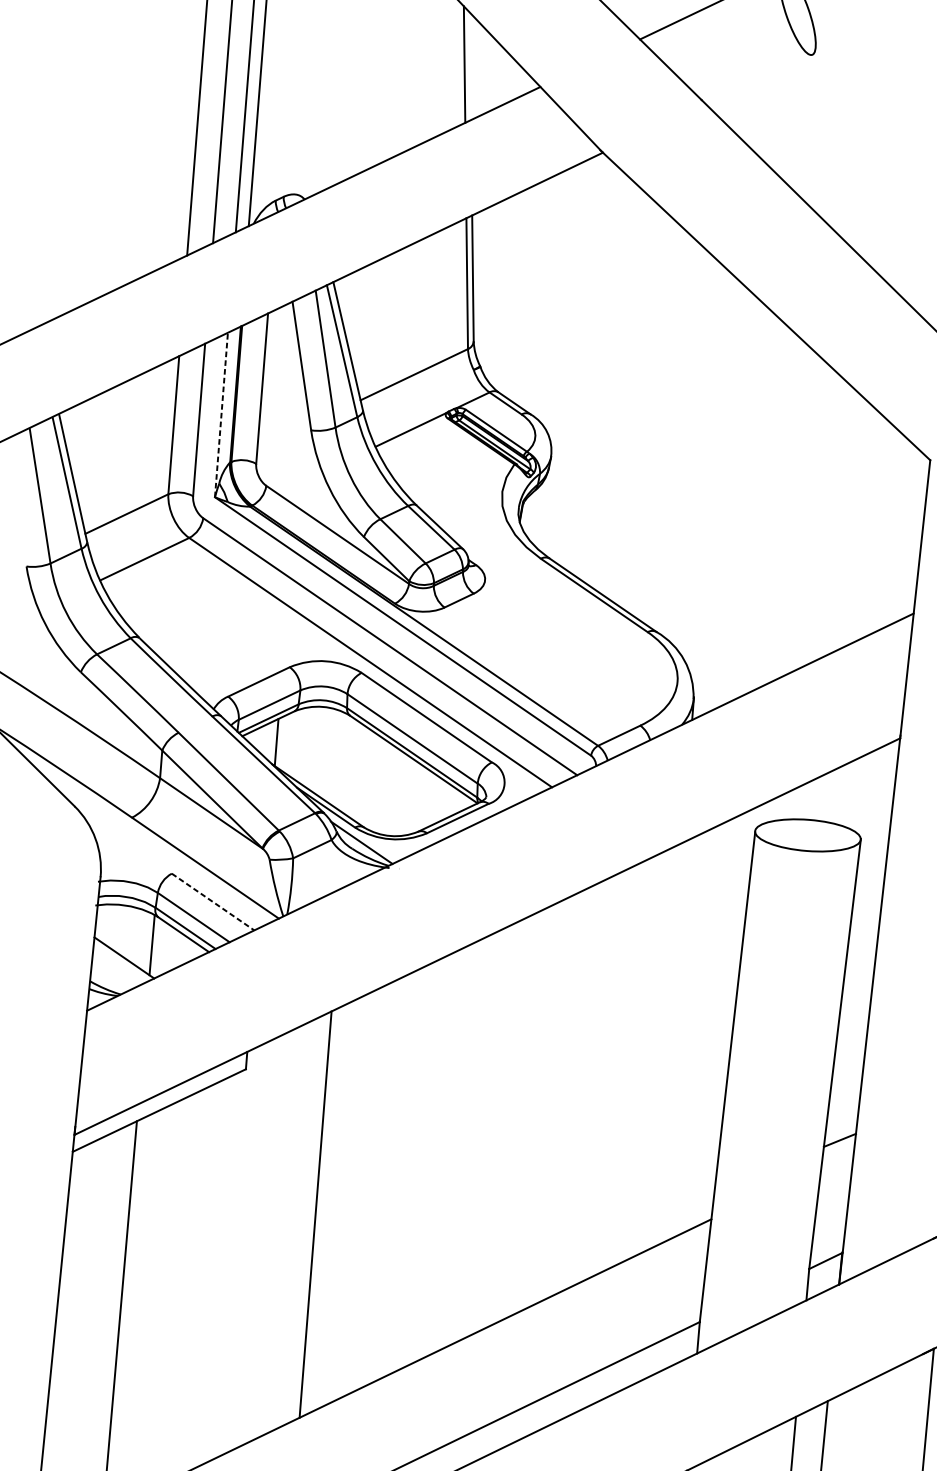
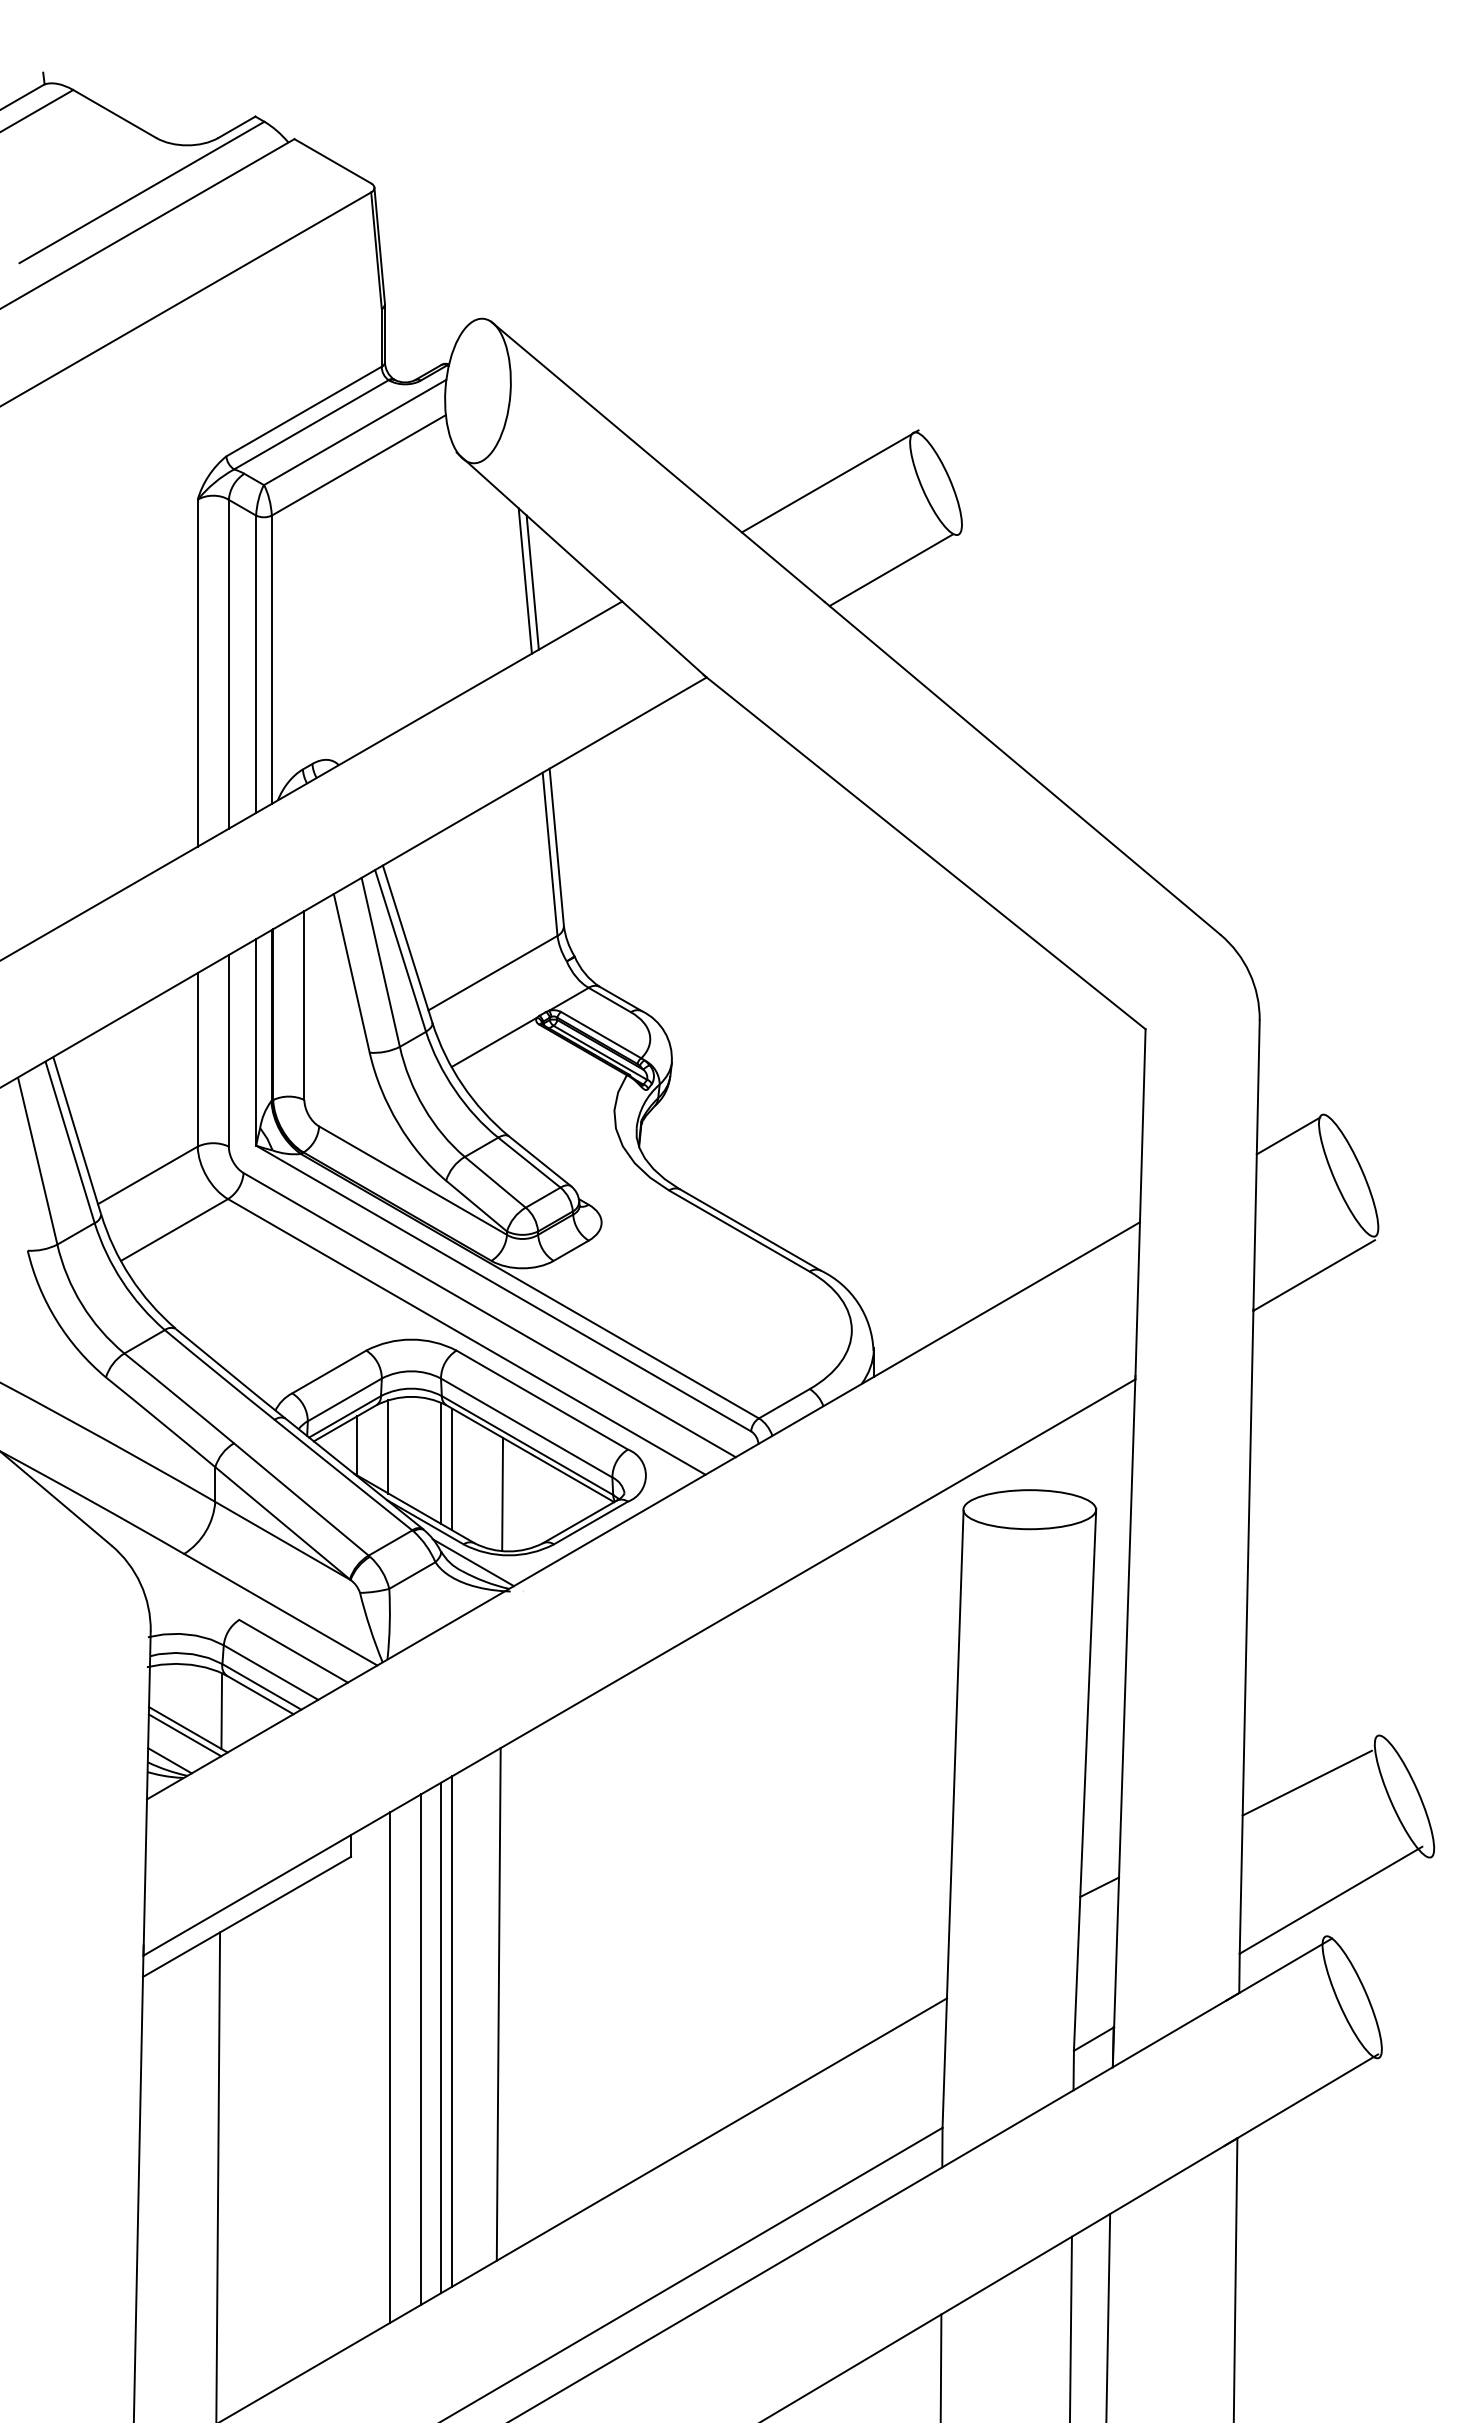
line: (470, 66) -> (532, 582), added
line: (756, 79) -> (891, 570), added
line: (221, 414) -> (256, 1041), dashed -> solid
line: (301, 744) -> (388, 1446), added
line: (341, 760) -> (440, 1462), added
line: (350, 767) -> (452, 1469), added
line: (389, 789) -> (502, 1493), added
line: (212, 902) -> (293, 1651), dashed -> solid
line: (120, 962) -> (184, 1735), added
line: (107, 981) -> (169, 1760), added
line: (354, 1196) -> (498, 2004), added
line: (305, 1219) -> (440, 2038), added
line: (289, 1227) -> (421, 2049), added
line: (264, 1239) -> (390, 2067), added

